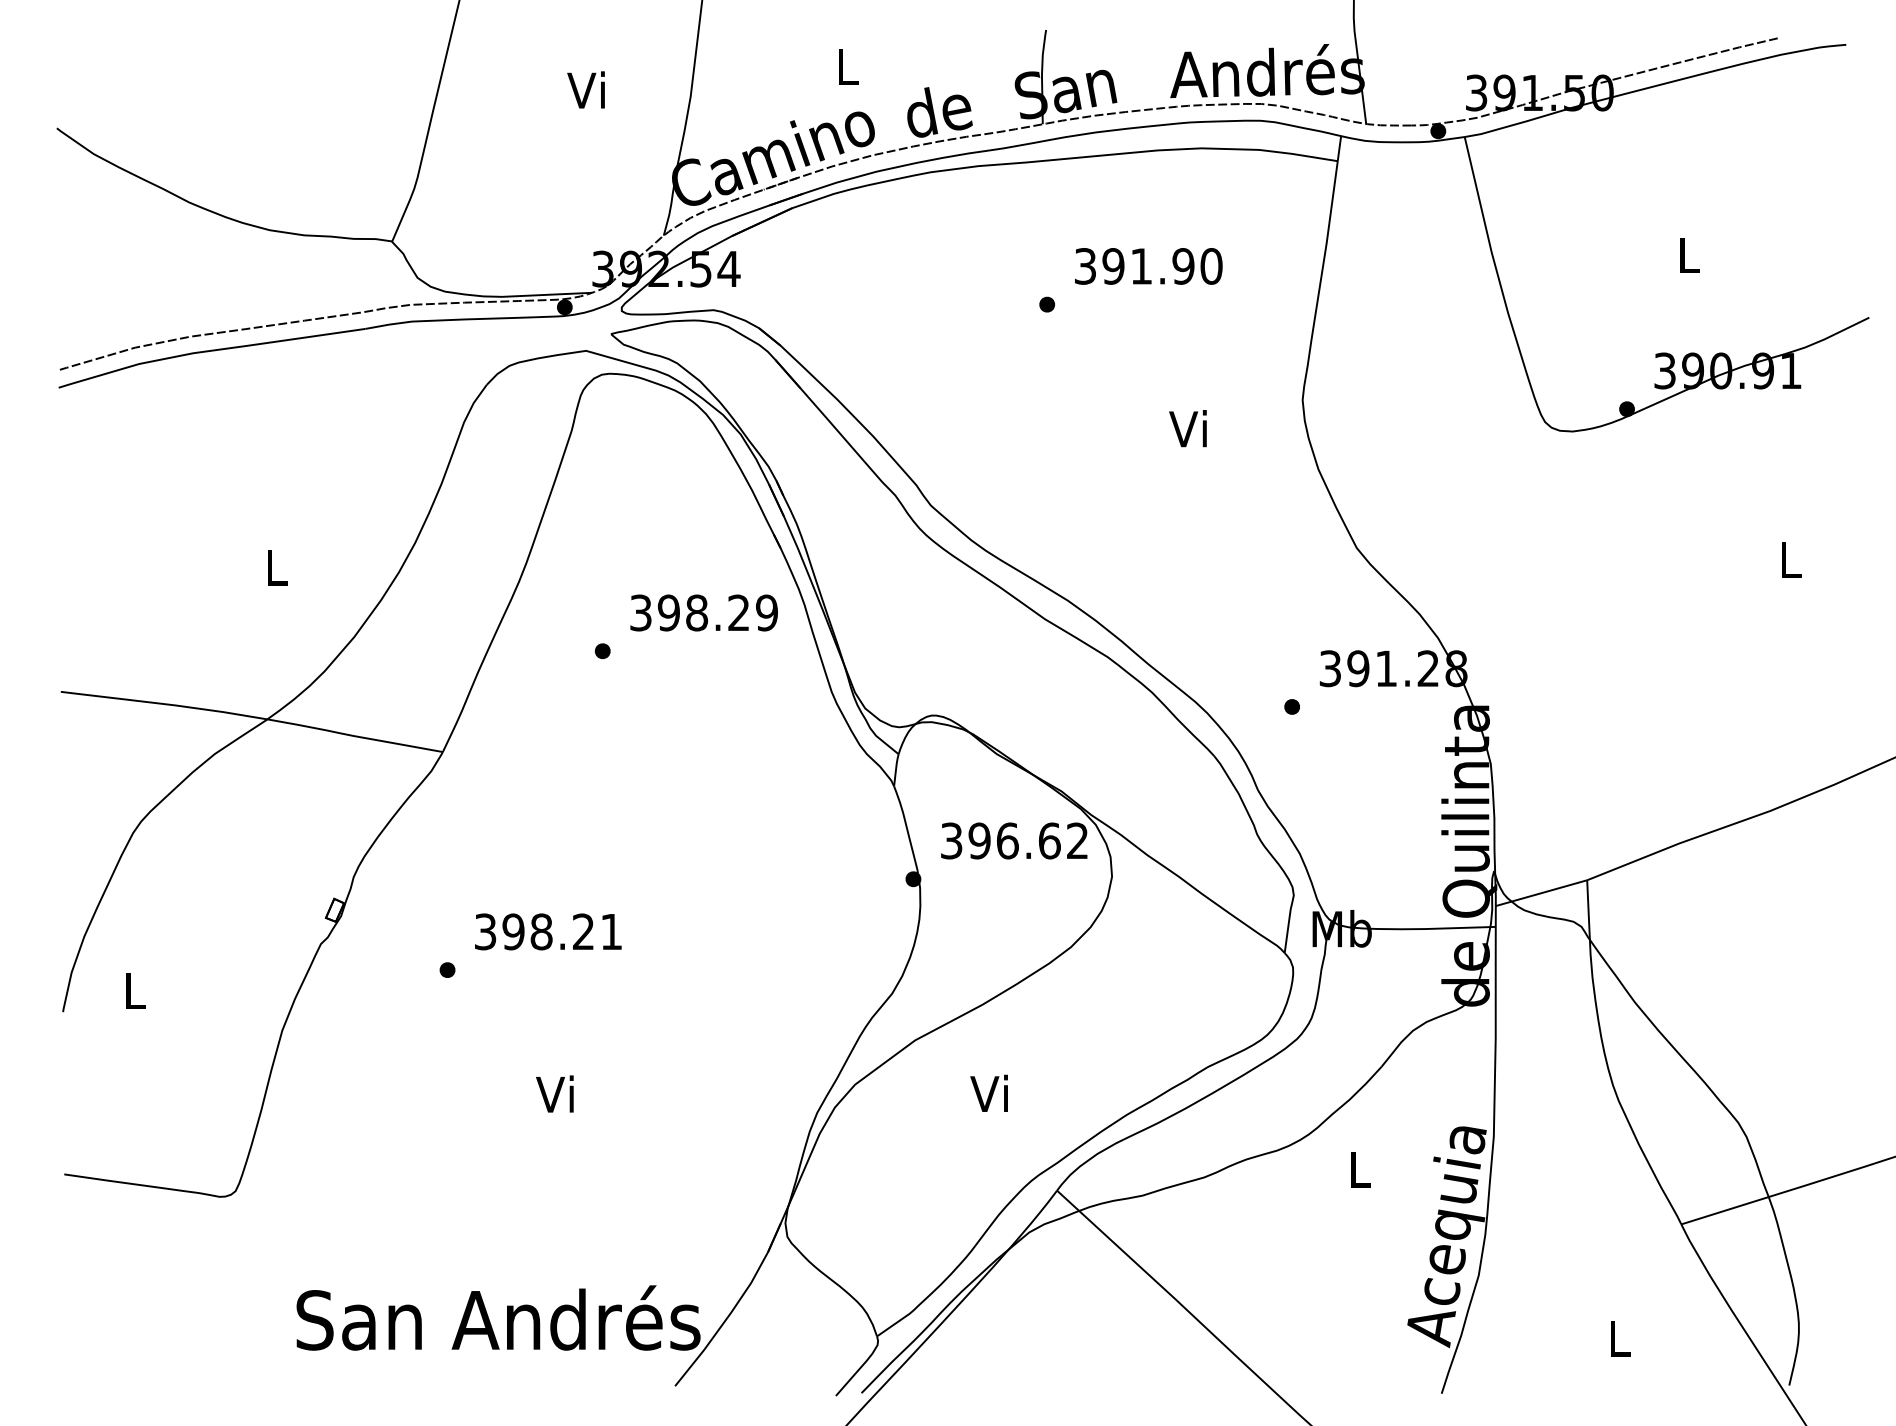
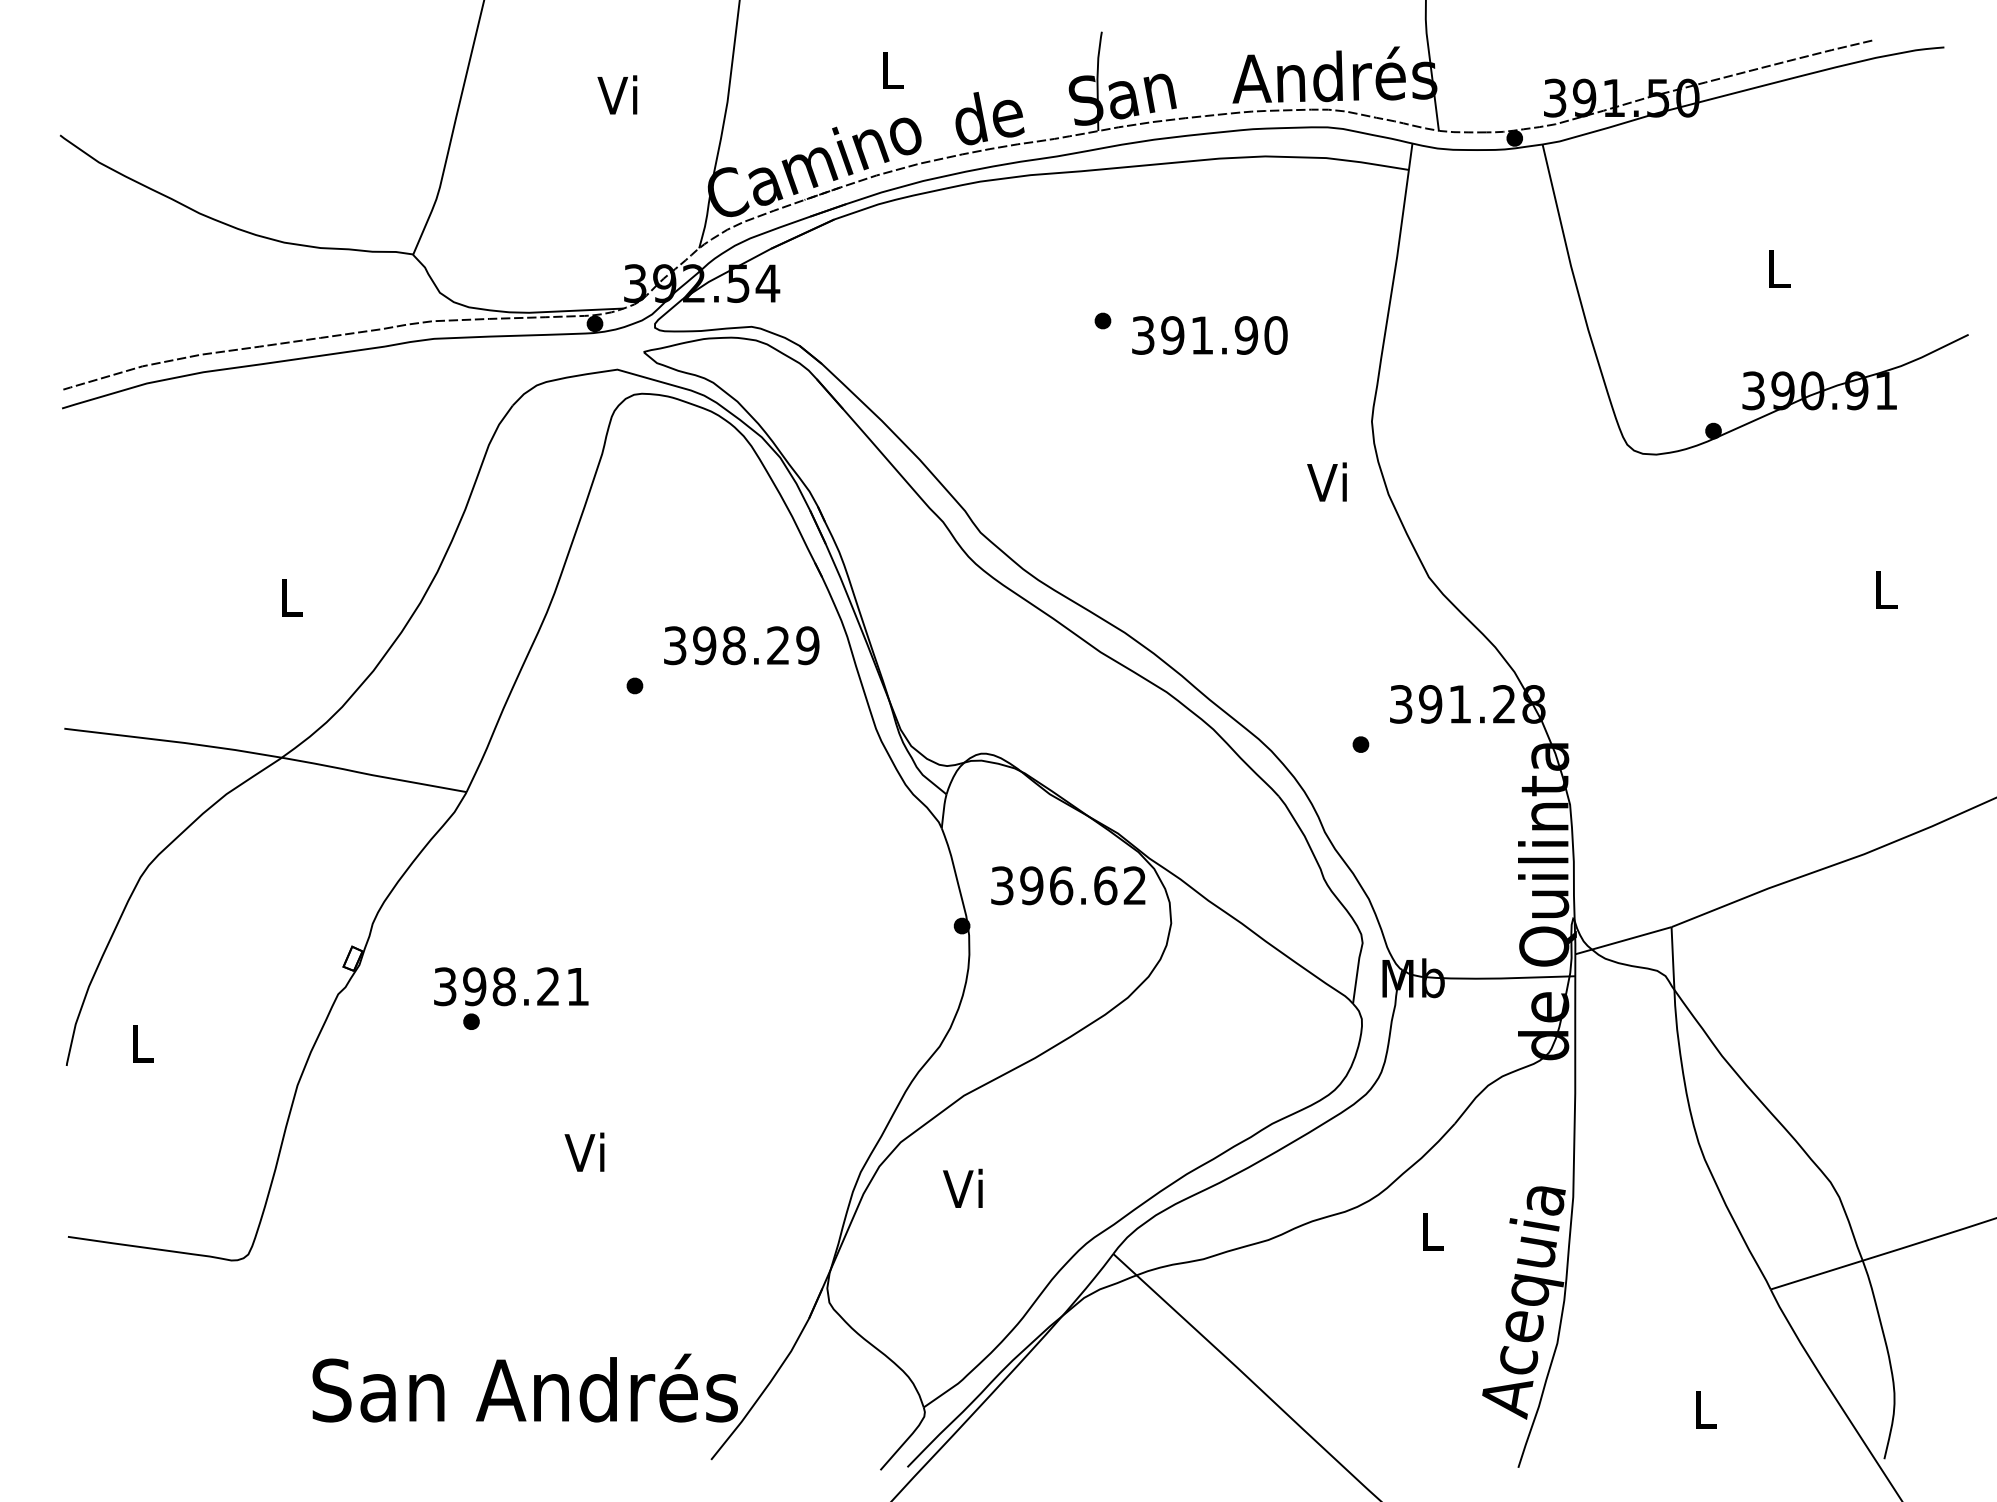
text: (1148, 266) -> (1209, 335), moved
text: (1187, 428) -> (1326, 481), moved
text: (548, 931) -> (511, 986), moved
text: (988, 1092) -> (962, 1187), moved

